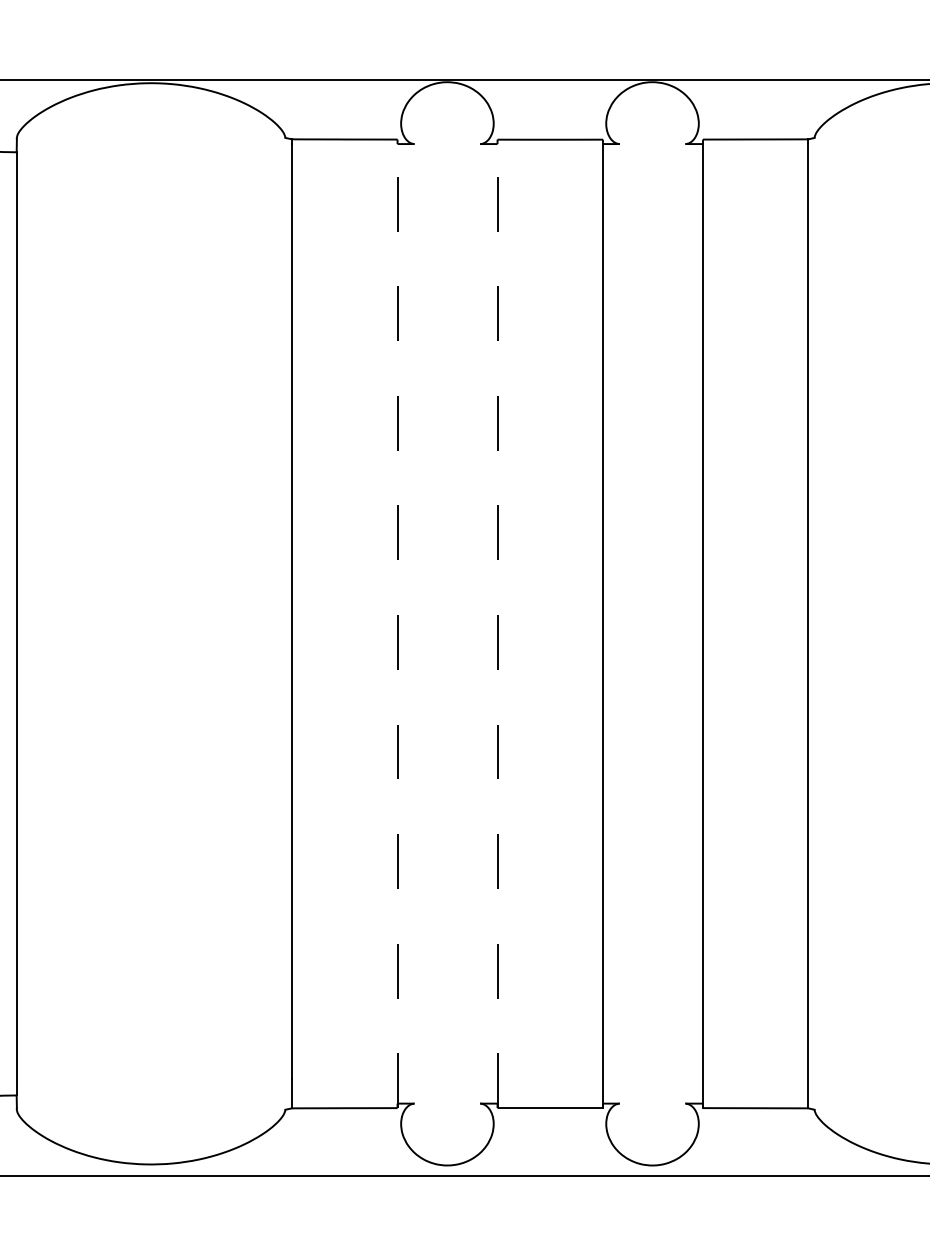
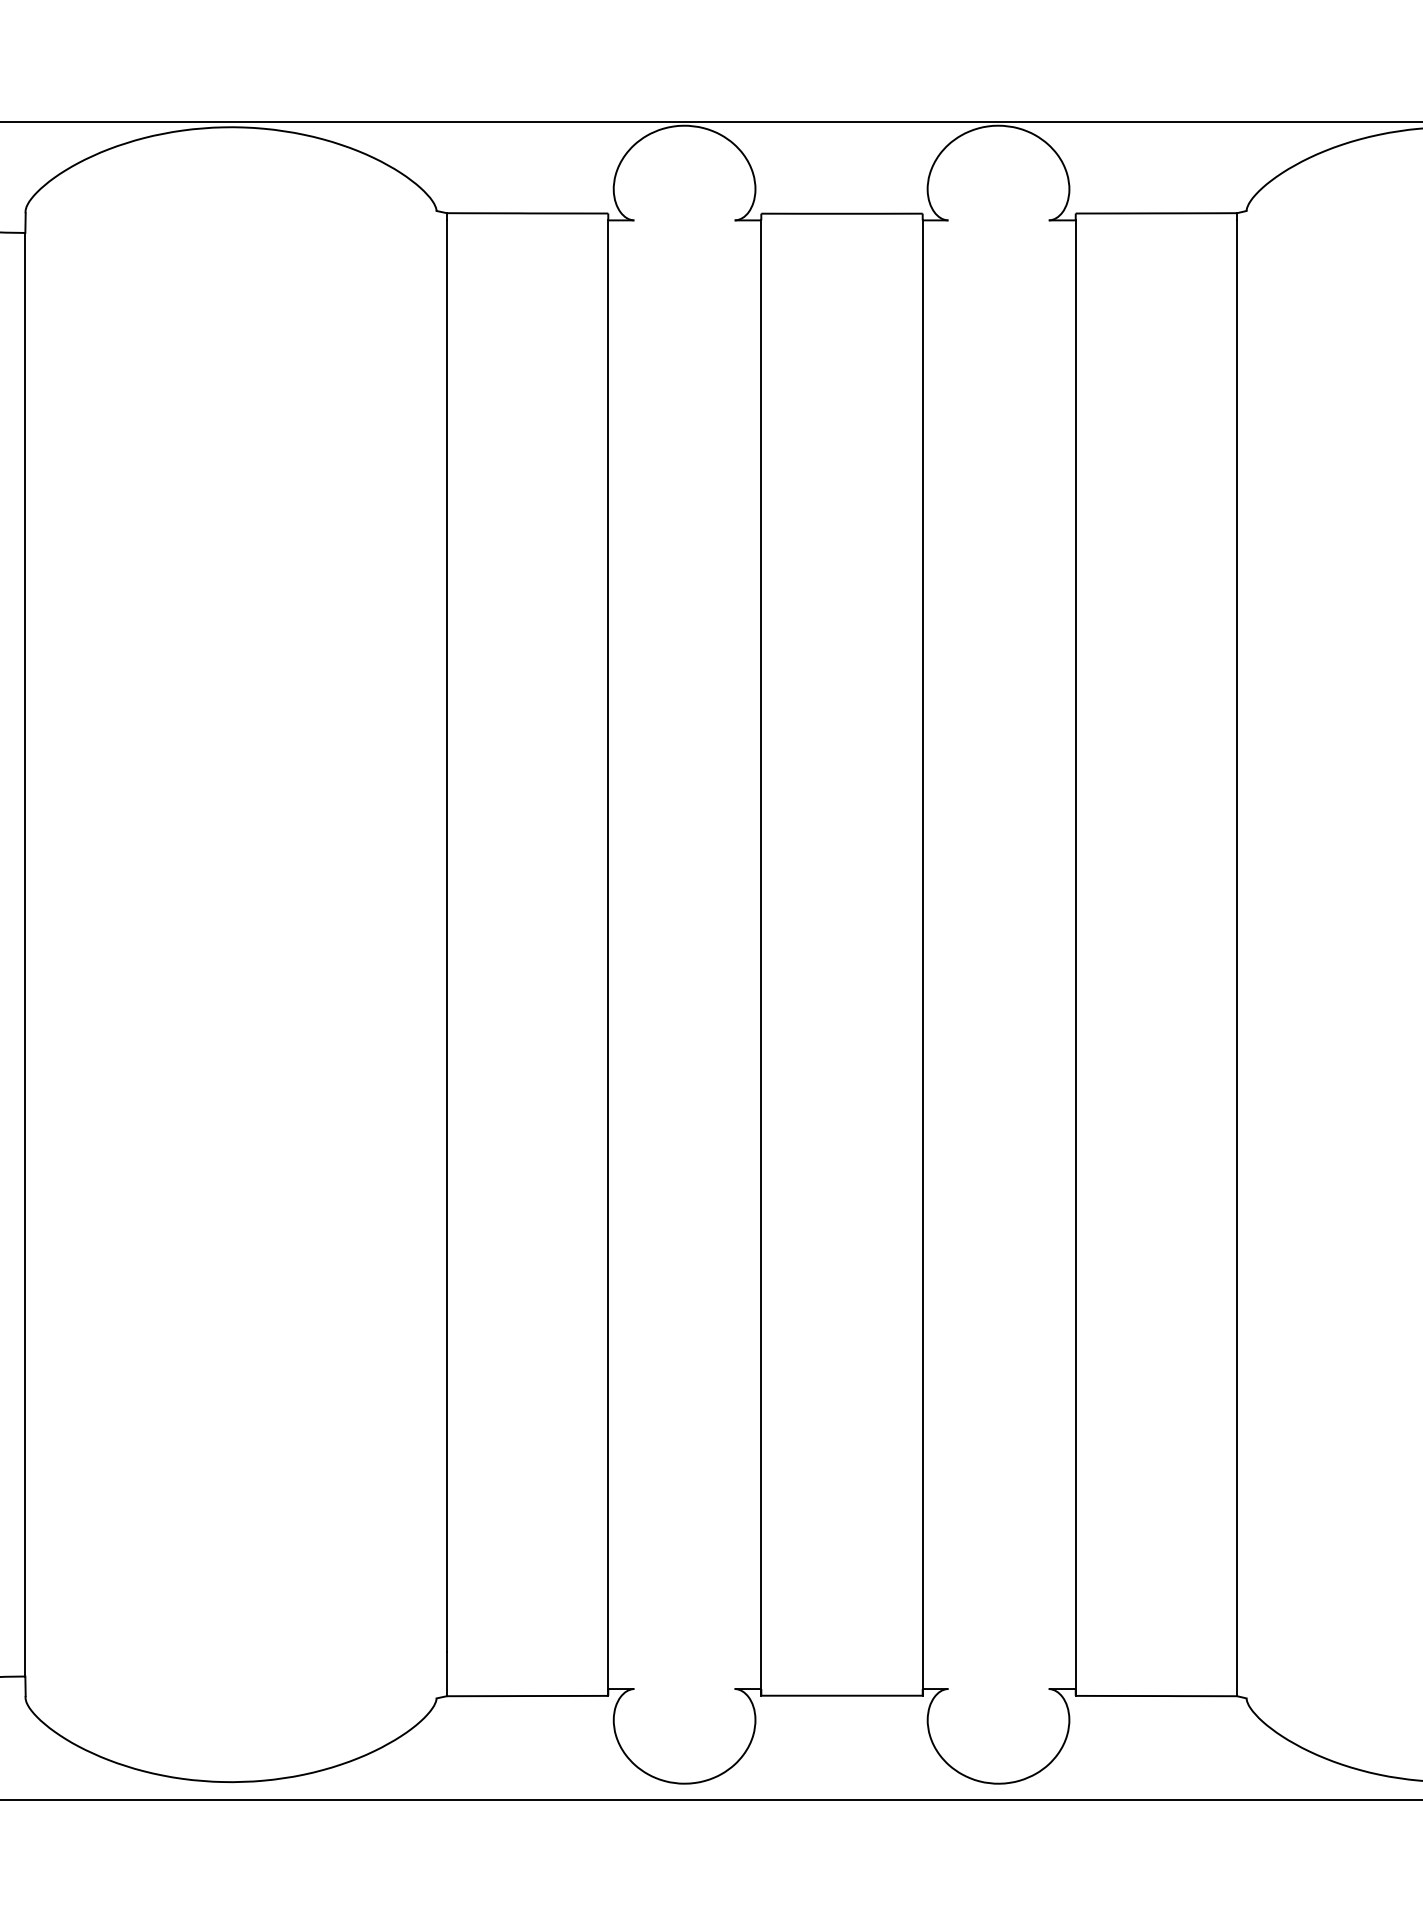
line: (397, 625) -> (608, 957), dashed -> solid
line: (497, 625) -> (761, 957), dashed -> solid

